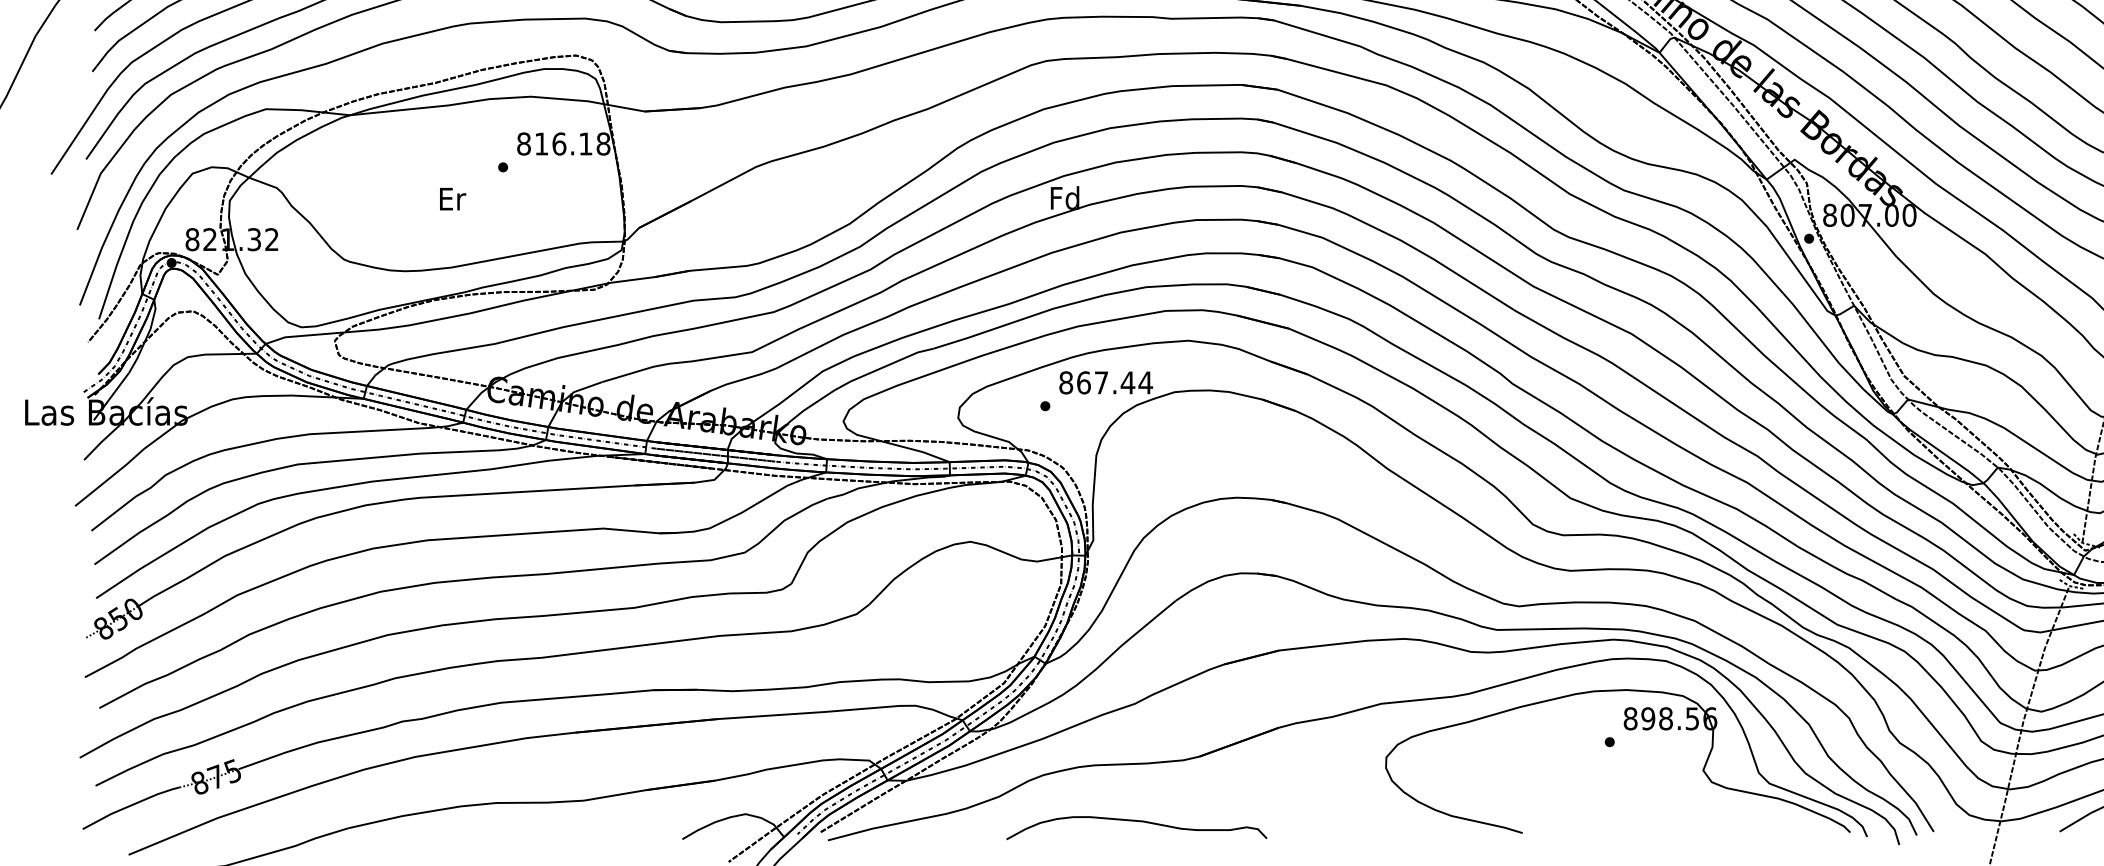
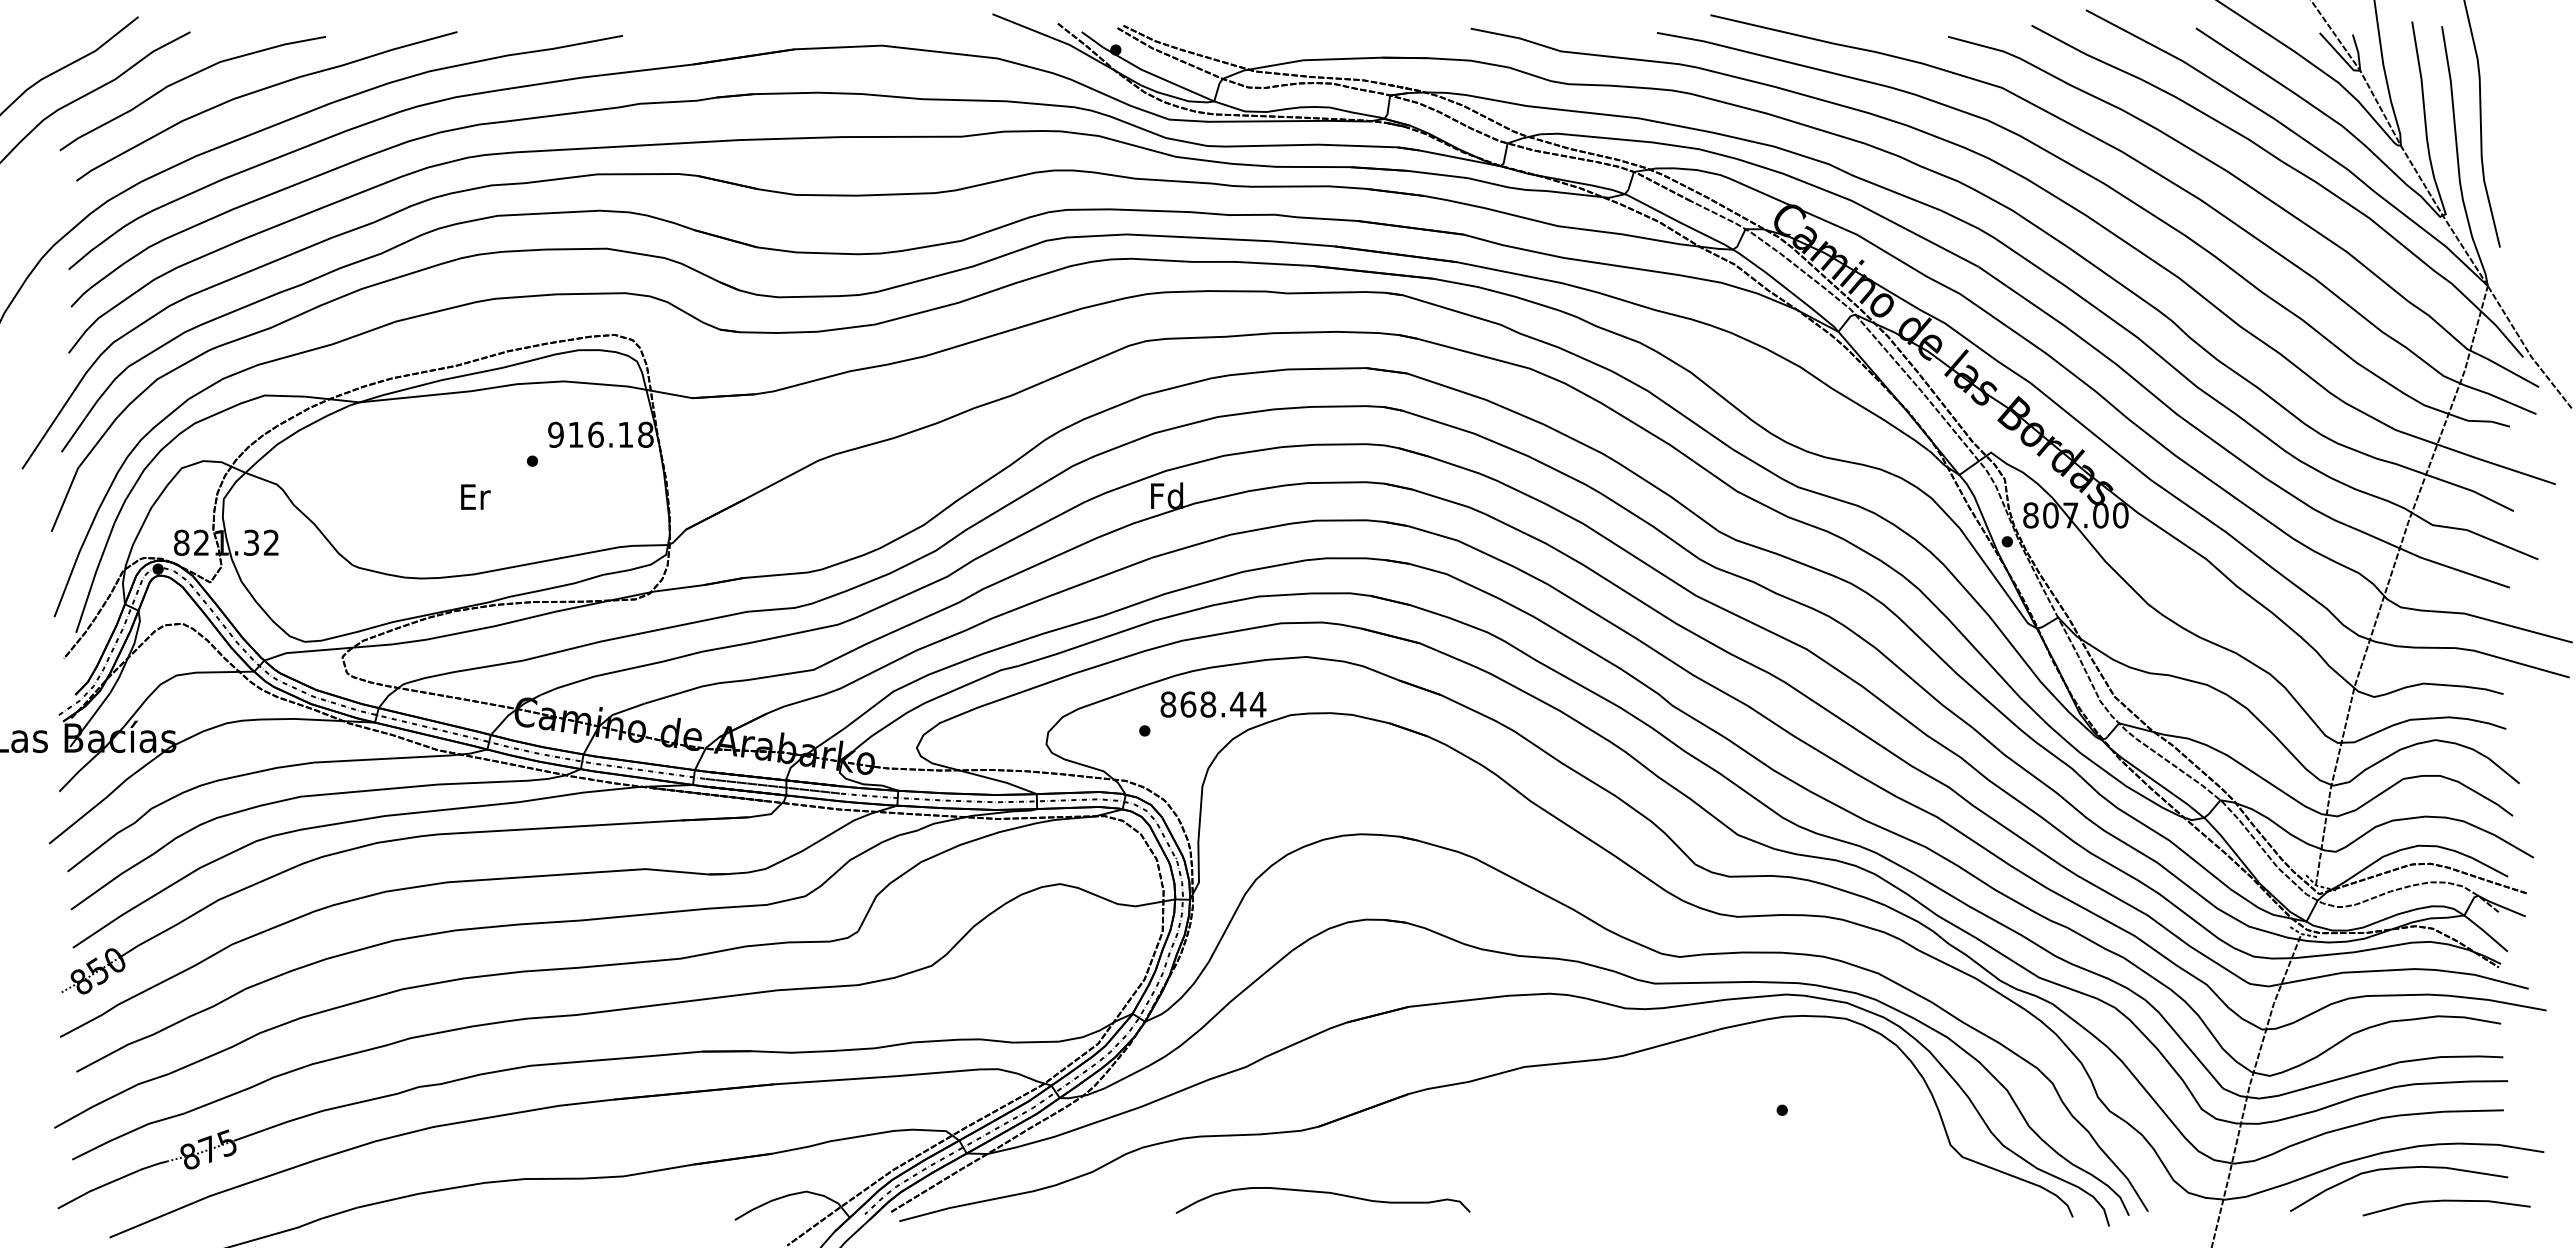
text: (523, 143) -> (555, 434), 816.18 -> 916.18
text: (1101, 382) -> (1208, 704), 867.44 -> 868.44
part: (1626, 729) -> (1801, 1096), removed
curve: (1136, 822) -> (1322, 1193), moved

